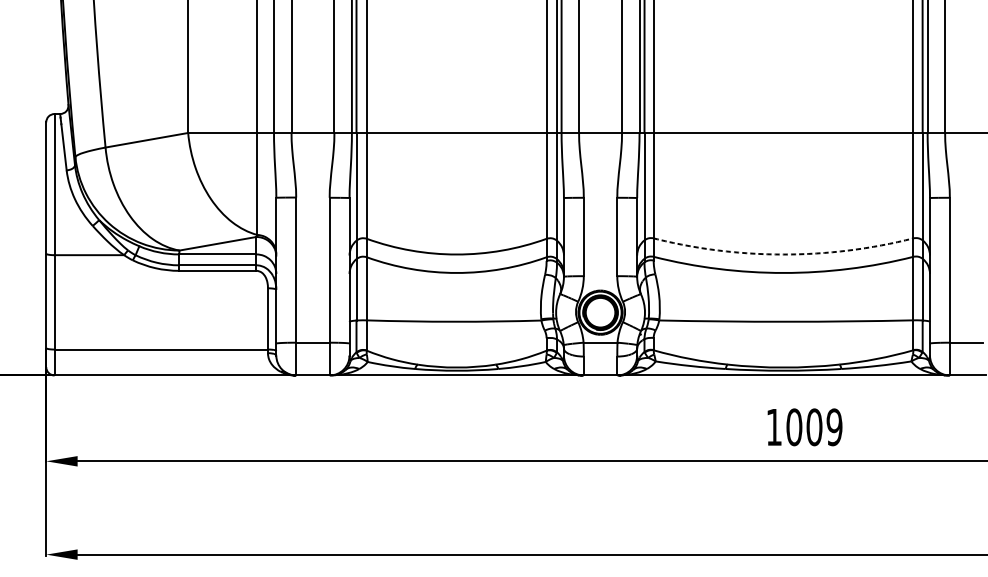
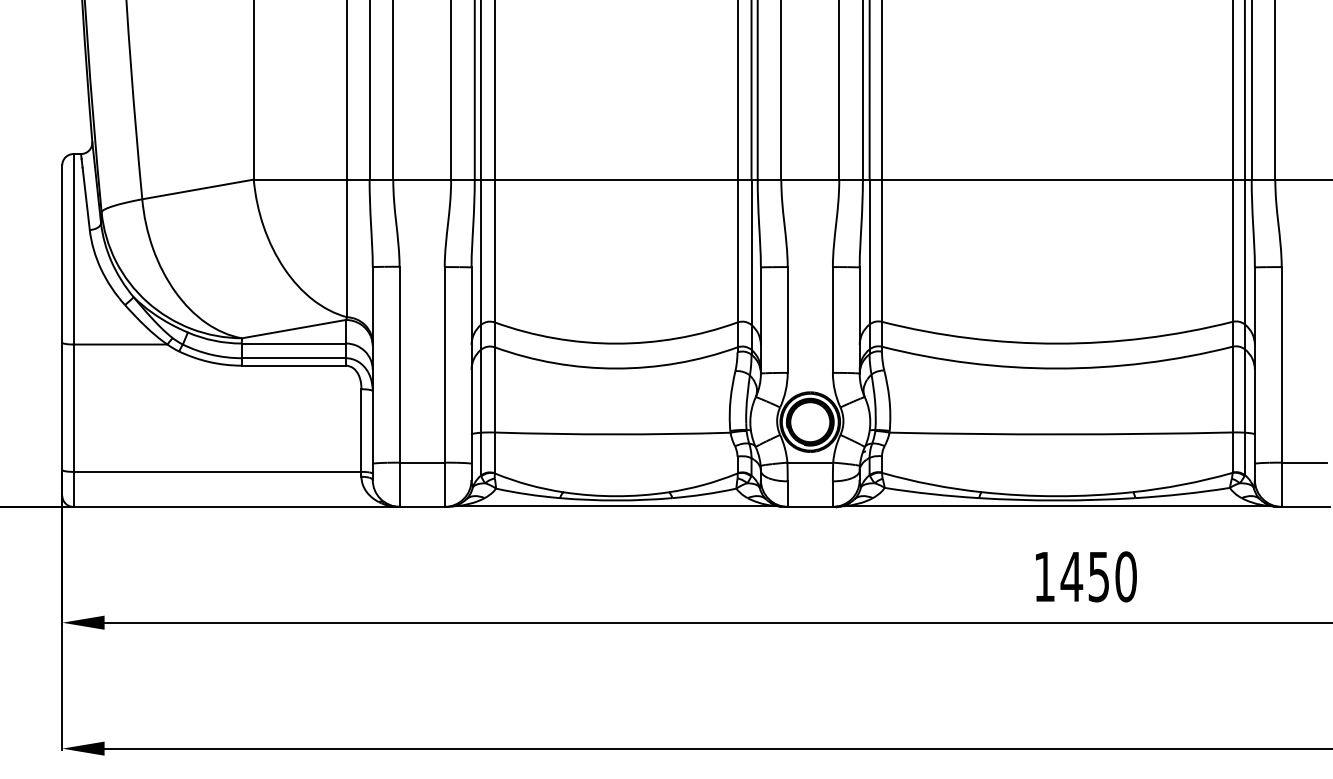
arc: (783, 254) -> (1057, 343), dashed -> solid
text: (814, 427) -> (1098, 576), 1009 -> 1450

